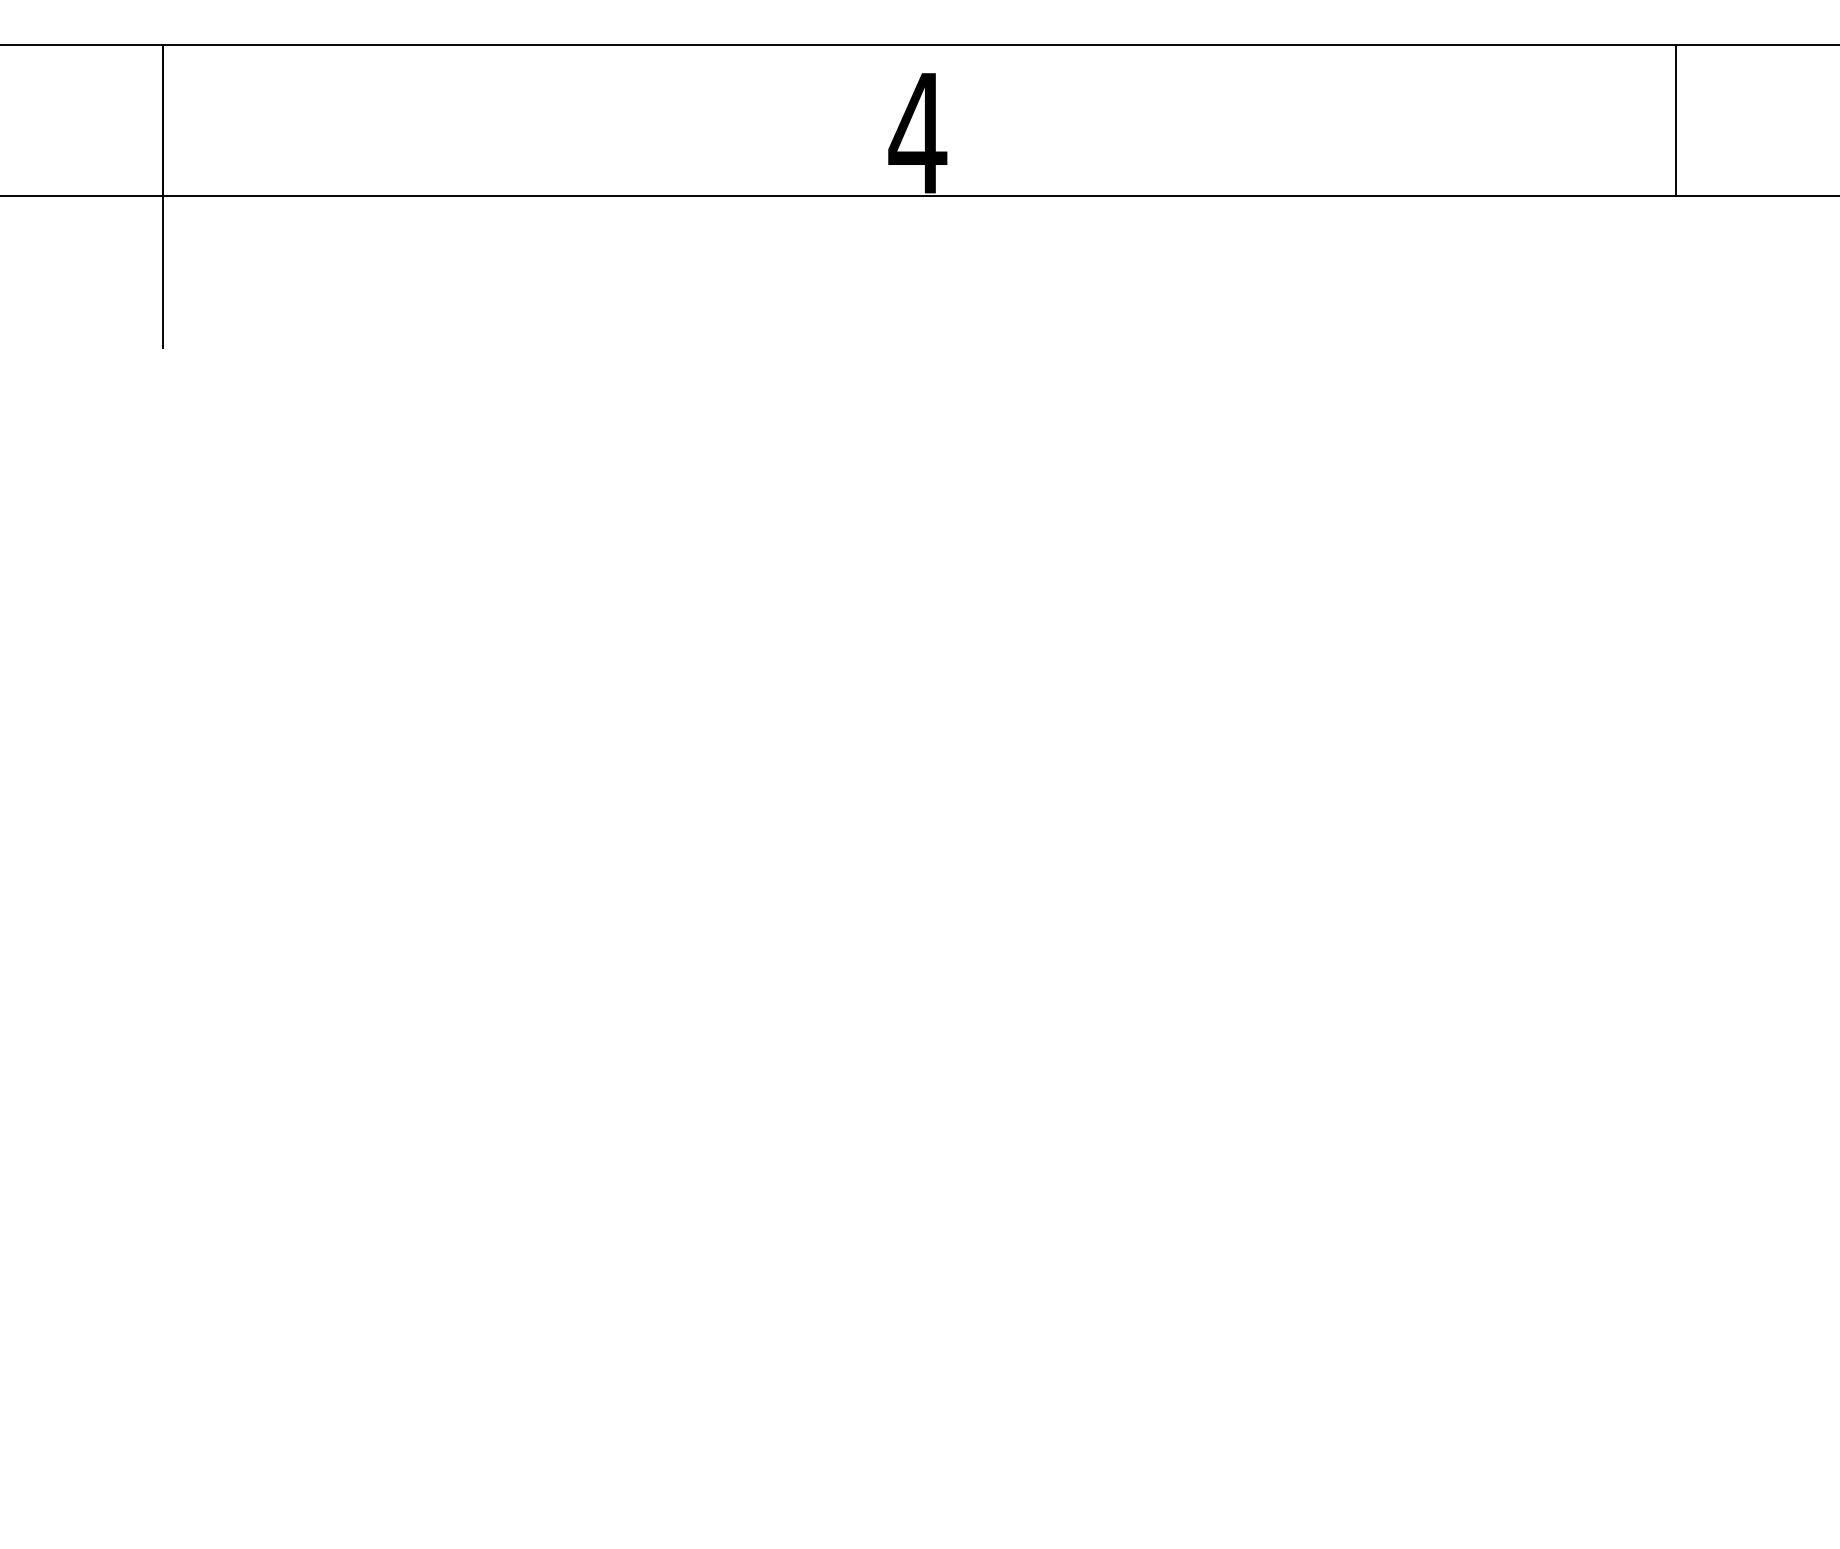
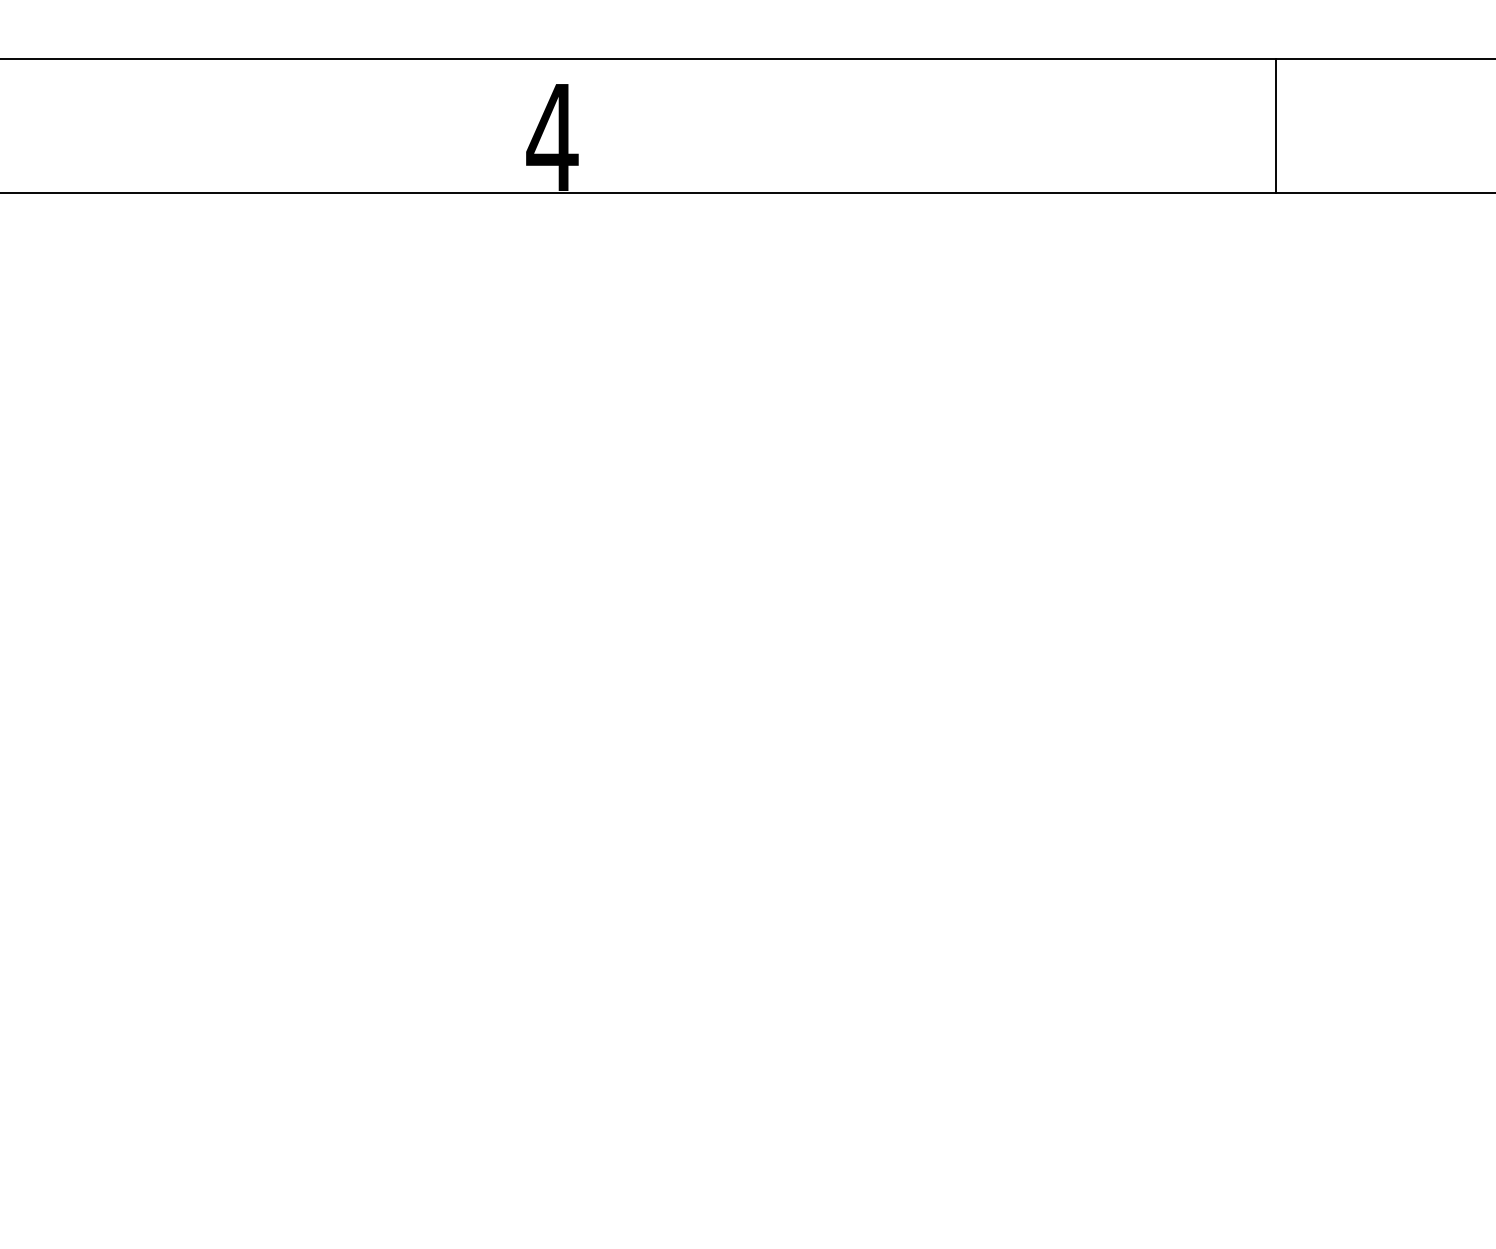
line: (1676, 120) -> (1275, 126), moved

